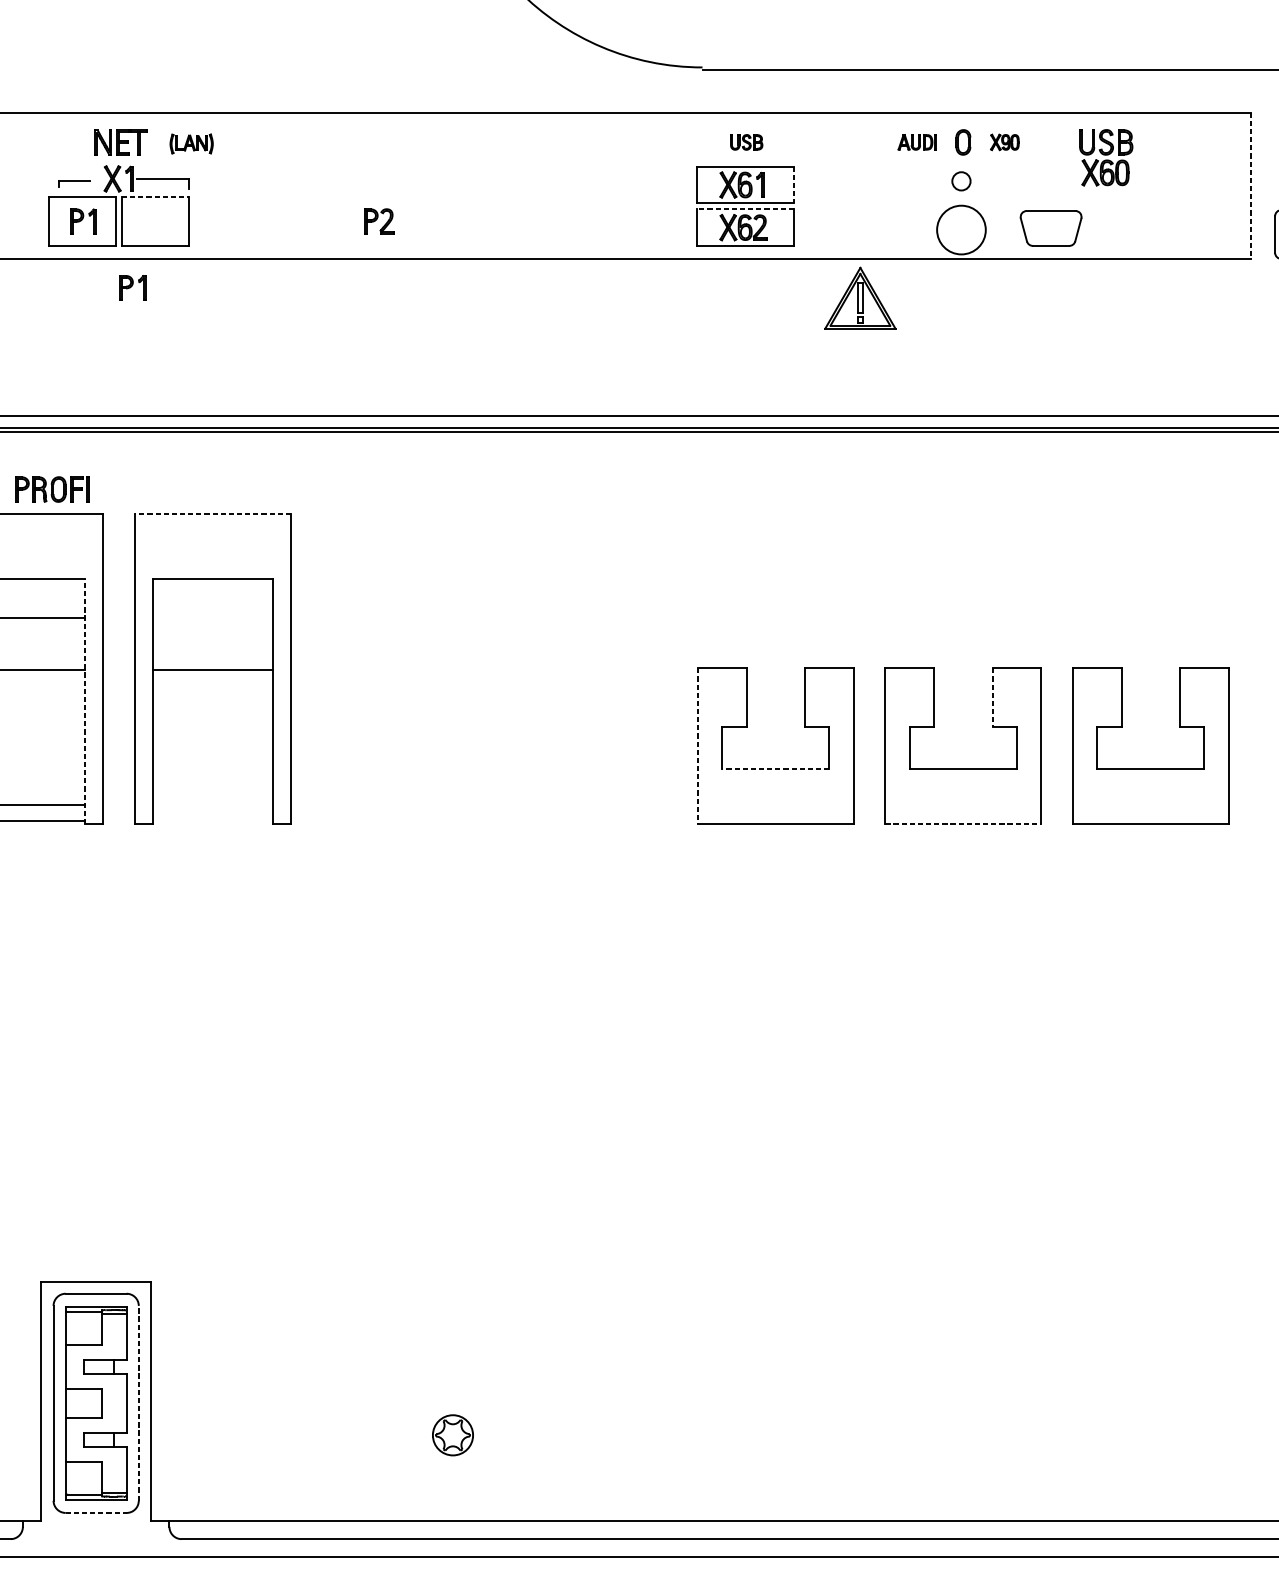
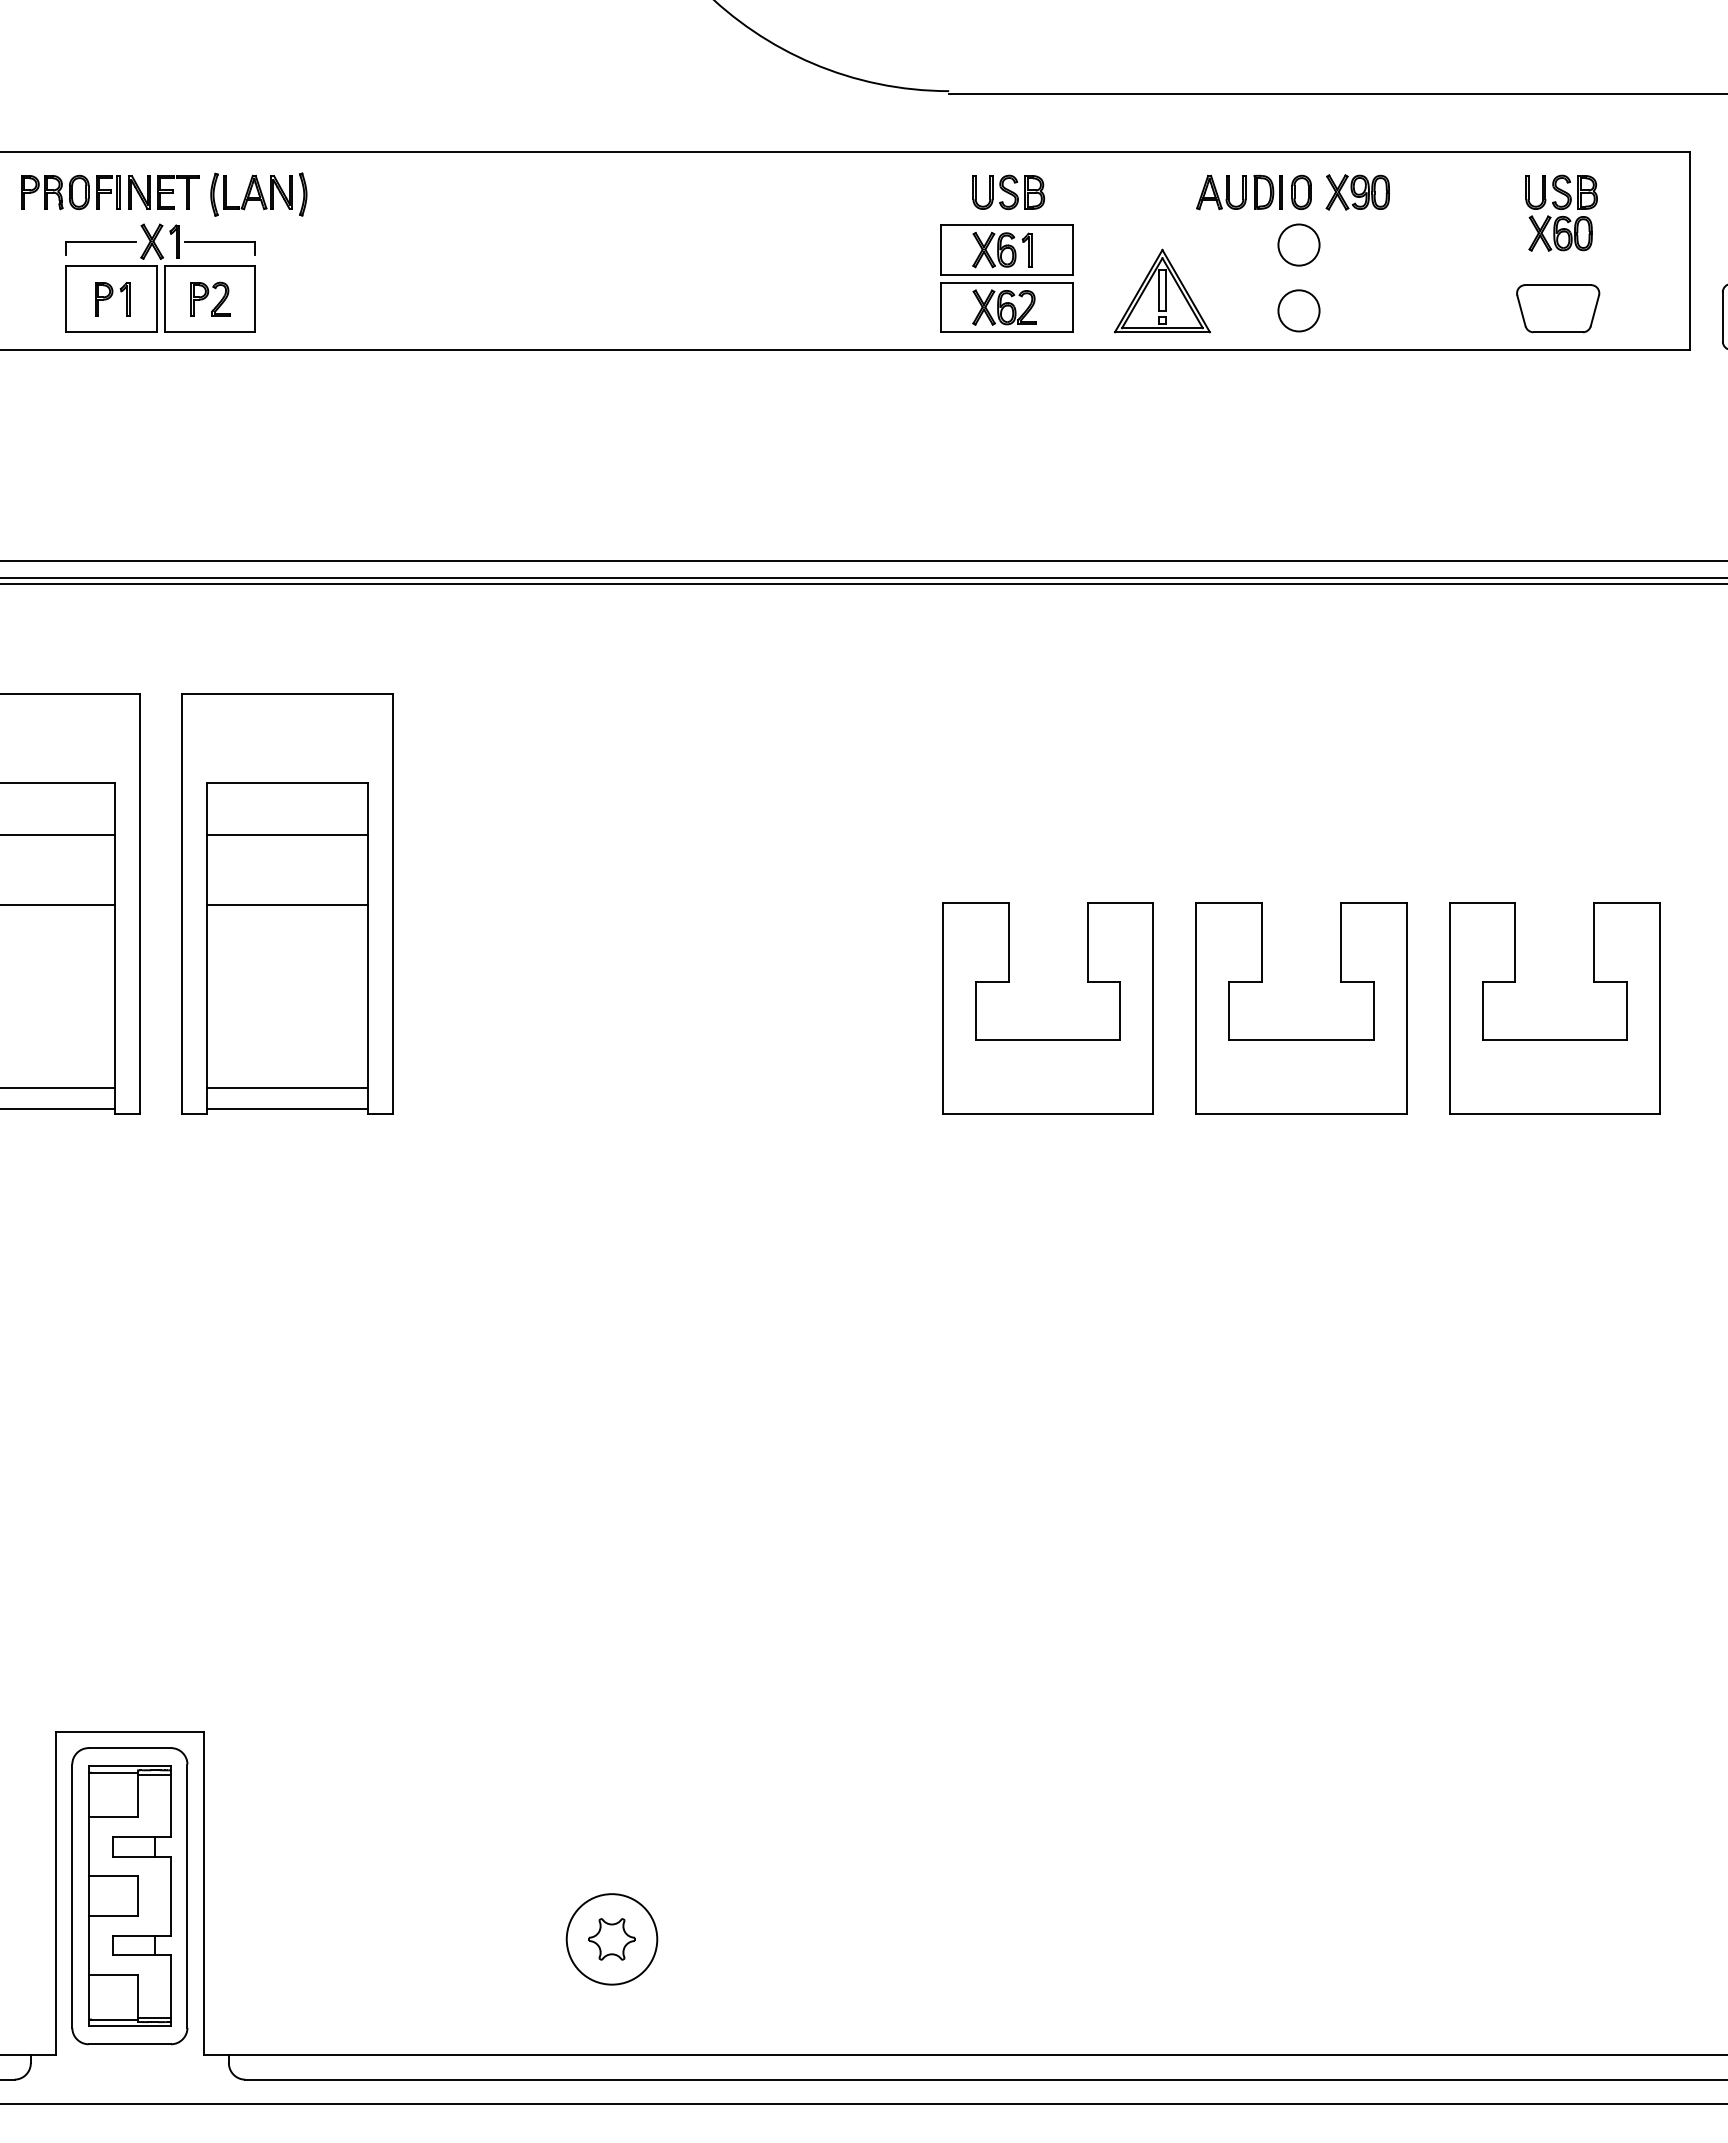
part: (746, 142) -> (1008, 192), size x1.67
part: (917, 142) -> (1239, 192), size x1.67
part: (1004, 142) -> (1357, 192), size x1.67
part: (191, 143) -> (258, 194), size x1.67
part: (1106, 157) -> (1561, 212), moved
circle: (961, 180) -> (1298, 244), size x1.67
part: (74, 183) -> (100, 248), size x1.67
line: (793, 185) -> (1072, 250), dashed -> solid
line: (1250, 186) -> (1689, 251), dashed -> solid
line: (155, 197) -> (210, 266), dashed -> solid
line: (744, 209) -> (1006, 282), dashed -> solid
part: (379, 220) -> (210, 298), moved
part: (1051, 228) -> (1558, 308), moved
circle: (961, 229) -> (1298, 310), size x0.62
part: (132, 288) -> (179, 389), removed
part: (859, 297) -> (1161, 290), moved
part: (52, 488) -> (70, 191), moved
line: (212, 513) -> (287, 694), dashed -> solid
line: (212, 618) -> (287, 835), added
line: (992, 698) -> (1340, 943), dashed -> solid
line: (84, 701) -> (114, 948), dashed -> solid
line: (697, 746) -> (942, 1008), dashed -> solid
line: (775, 769) -> (1047, 1039), dashed -> solid
line: (212, 805) -> (287, 1088), added
line: (212, 821) -> (287, 1109), added
line: (963, 824) -> (1301, 1113), dashed -> solid
line: (138, 1403) -> (187, 1896), dashed -> solid
circle: (452, 1435) -> (611, 1939), size x1.67
line: (96, 1513) -> (130, 2044), dashed -> solid

